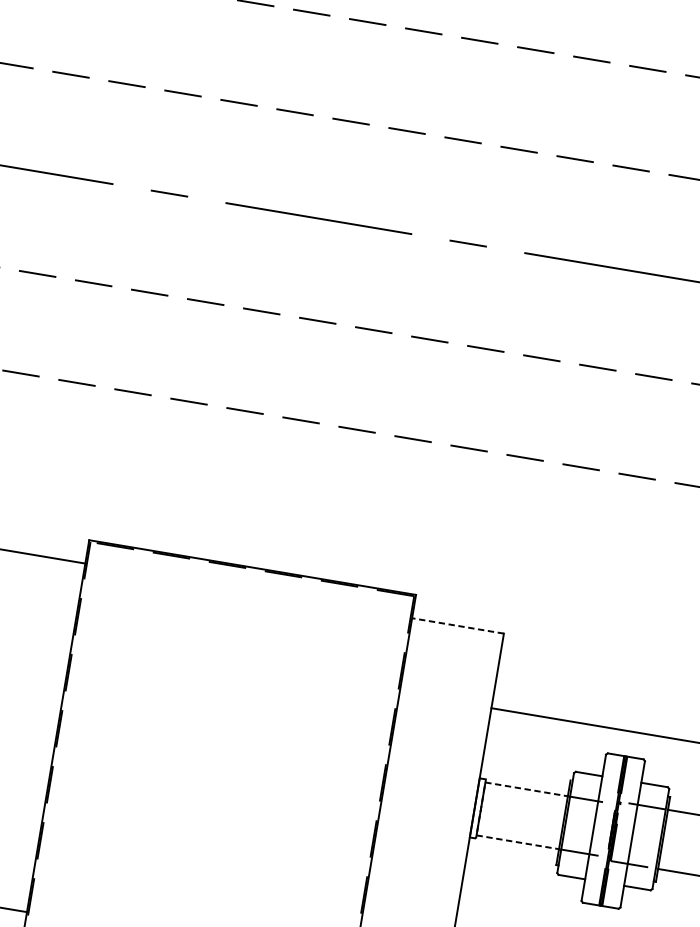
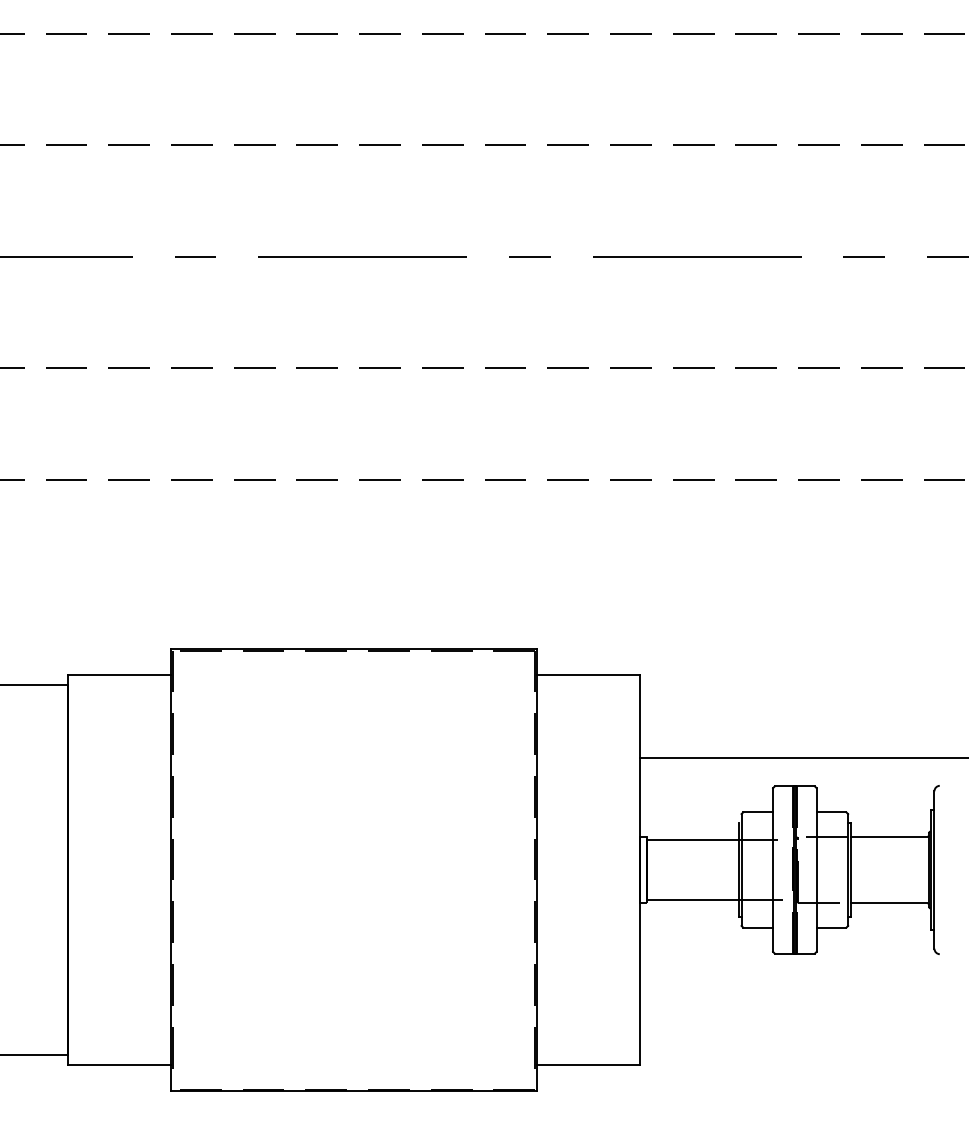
line: (457, 625) -> (587, 674), dashed -> solid
line: (480, 809) -> (646, 870), dashed -> solid

